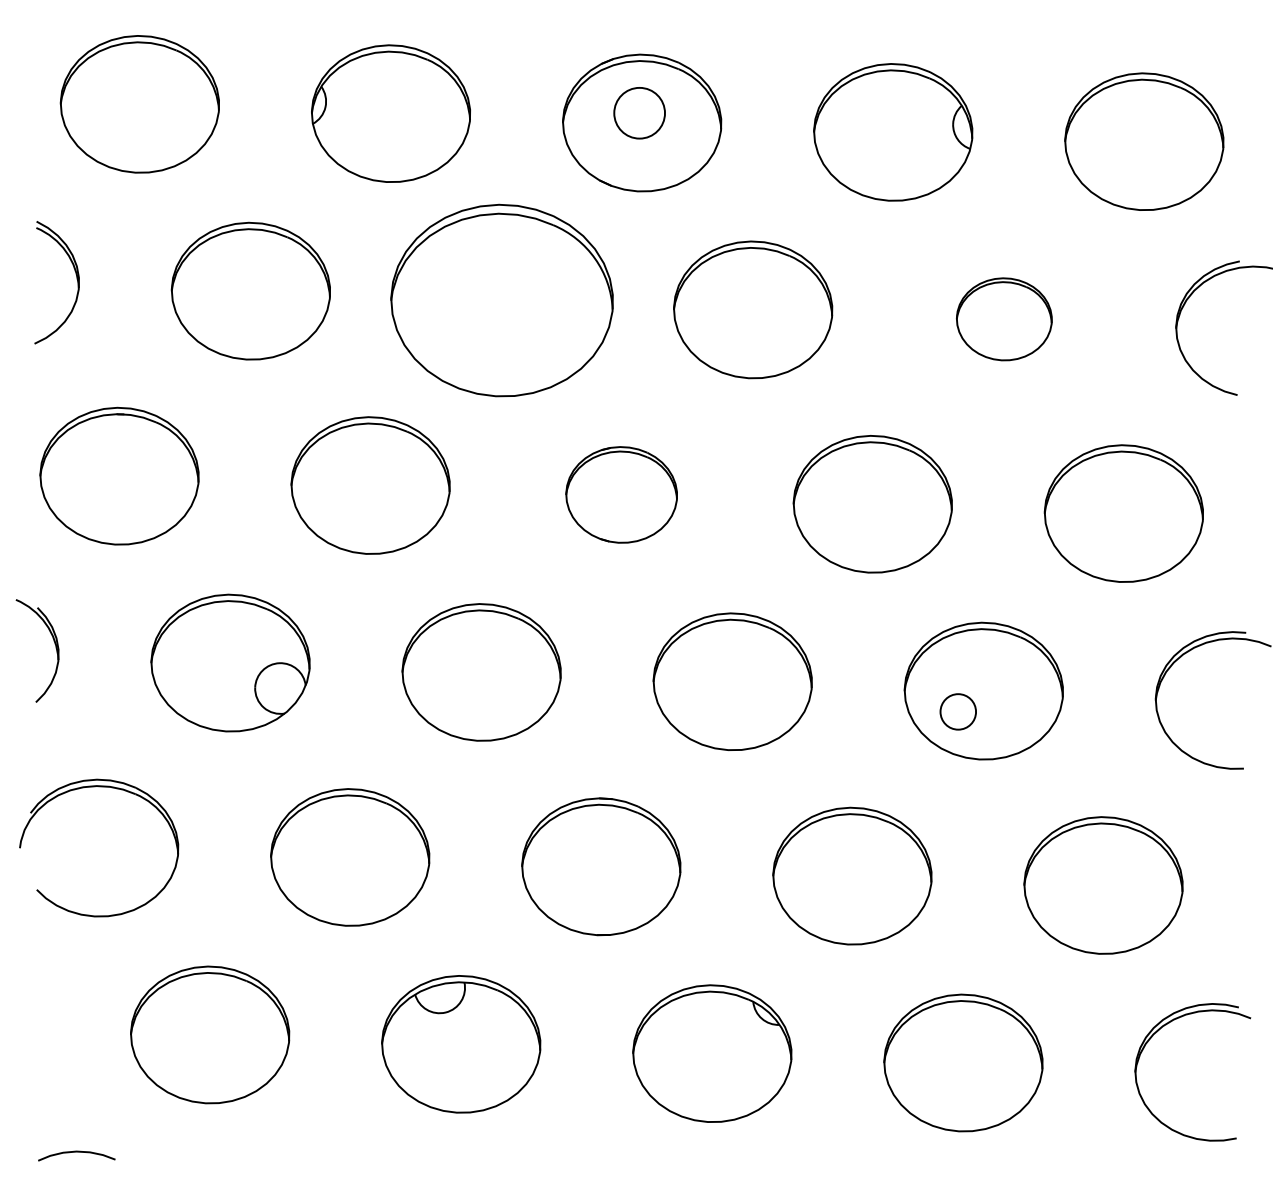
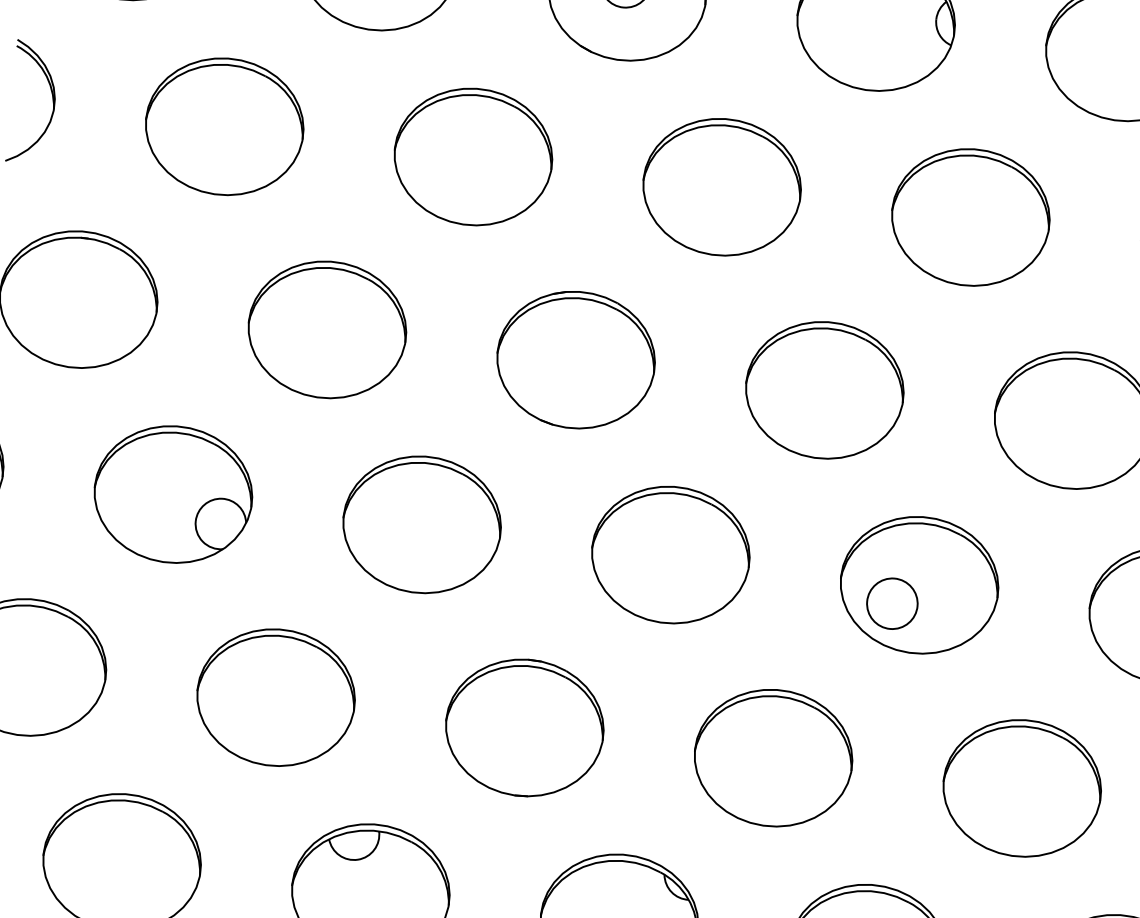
part: (501, 300) -> (472, 156), size x0.71
part: (1004, 319) -> (971, 217), size x1.67
part: (621, 494) -> (575, 359), size x1.43
circle: (957, 711) -> (891, 603), size x1.43

